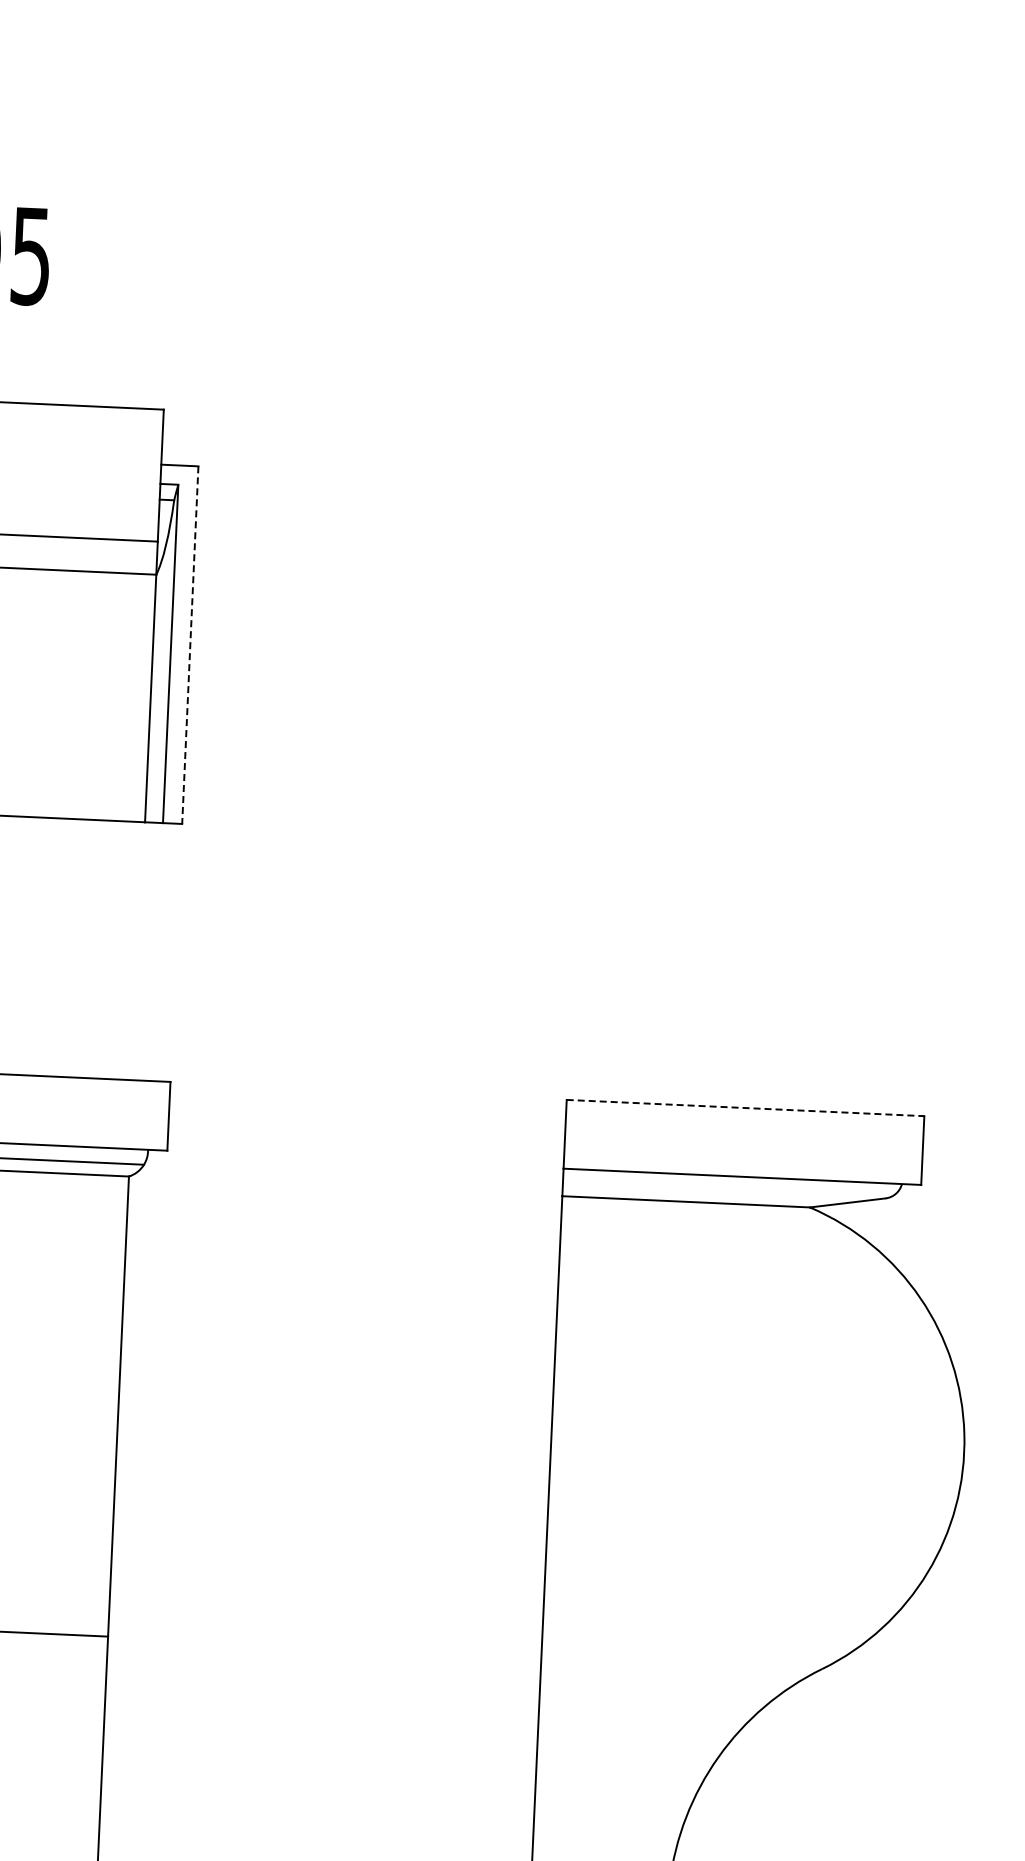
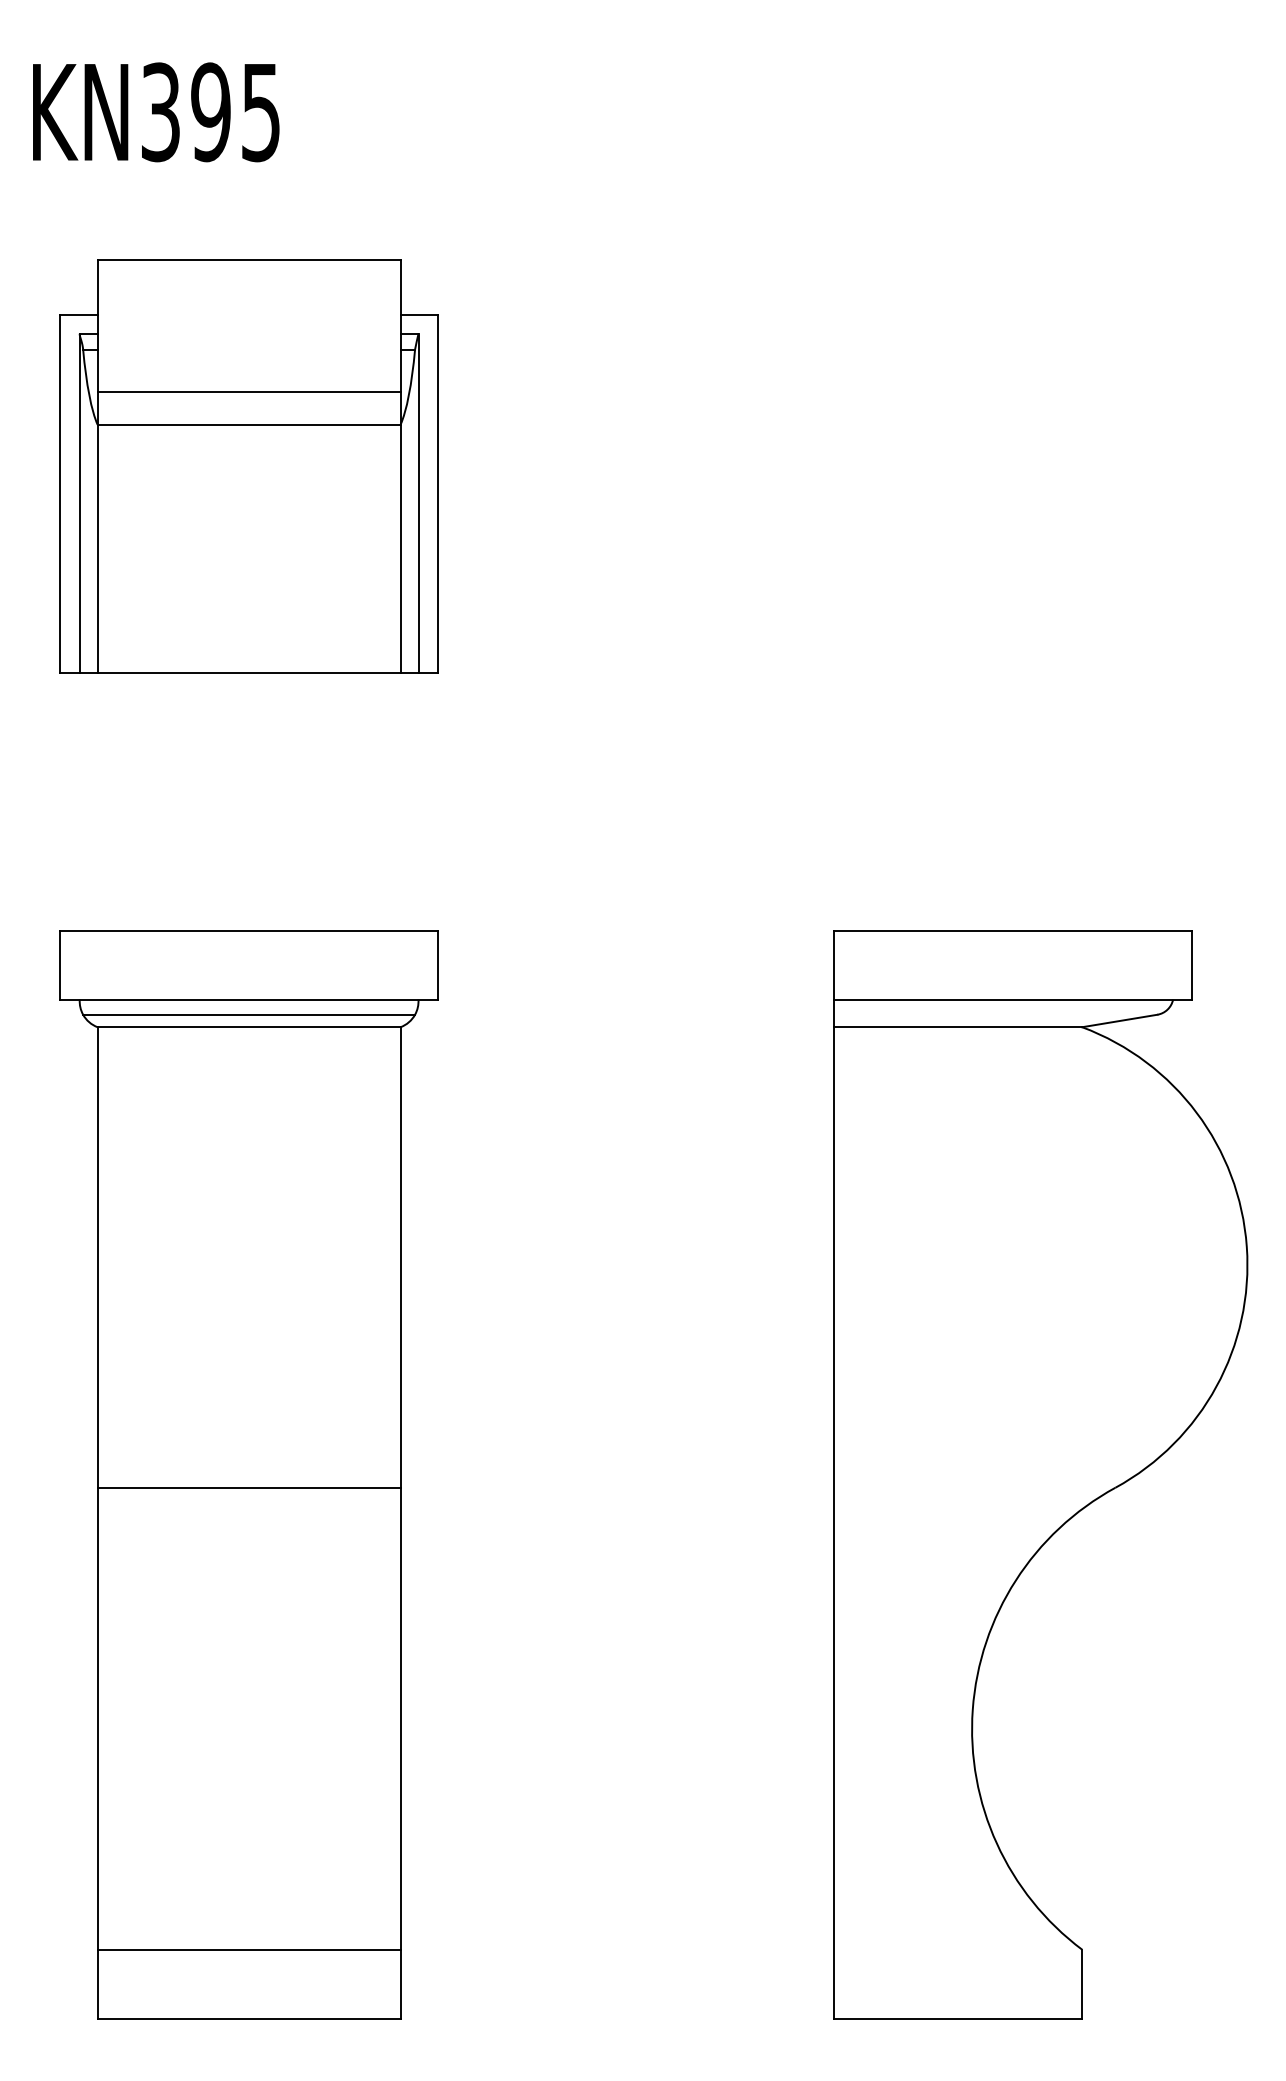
line: (190, 645) -> (437, 493), dashed -> solid
line: (745, 1107) -> (1013, 930), dashed -> solid

